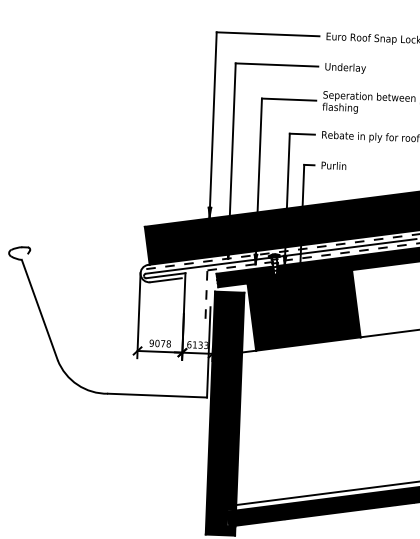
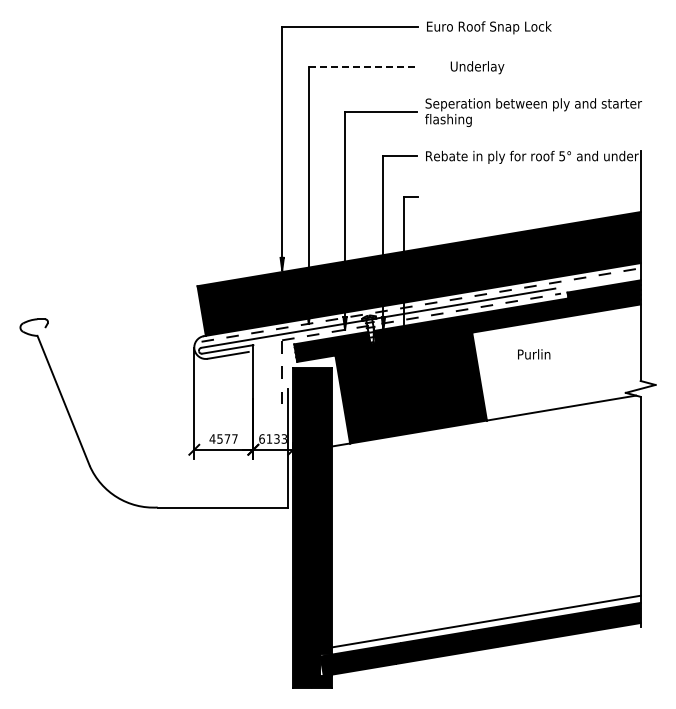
line: (277, 64) -> (363, 66), solid -> dashed
text: (345, 68) -> (477, 67), moved
text: (334, 165) -> (534, 354), moved
text: (160, 343) -> (223, 438), 9078 -> 4577

